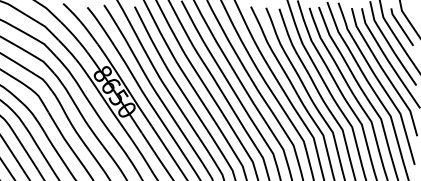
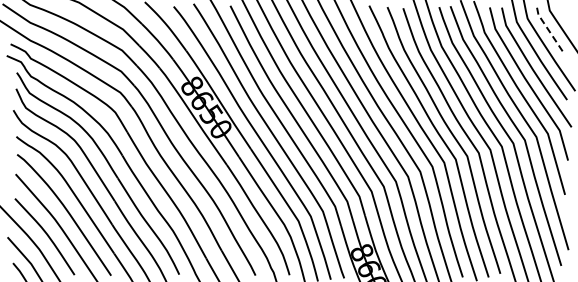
line: (400, 27) -> (548, 30), solid -> dashed

